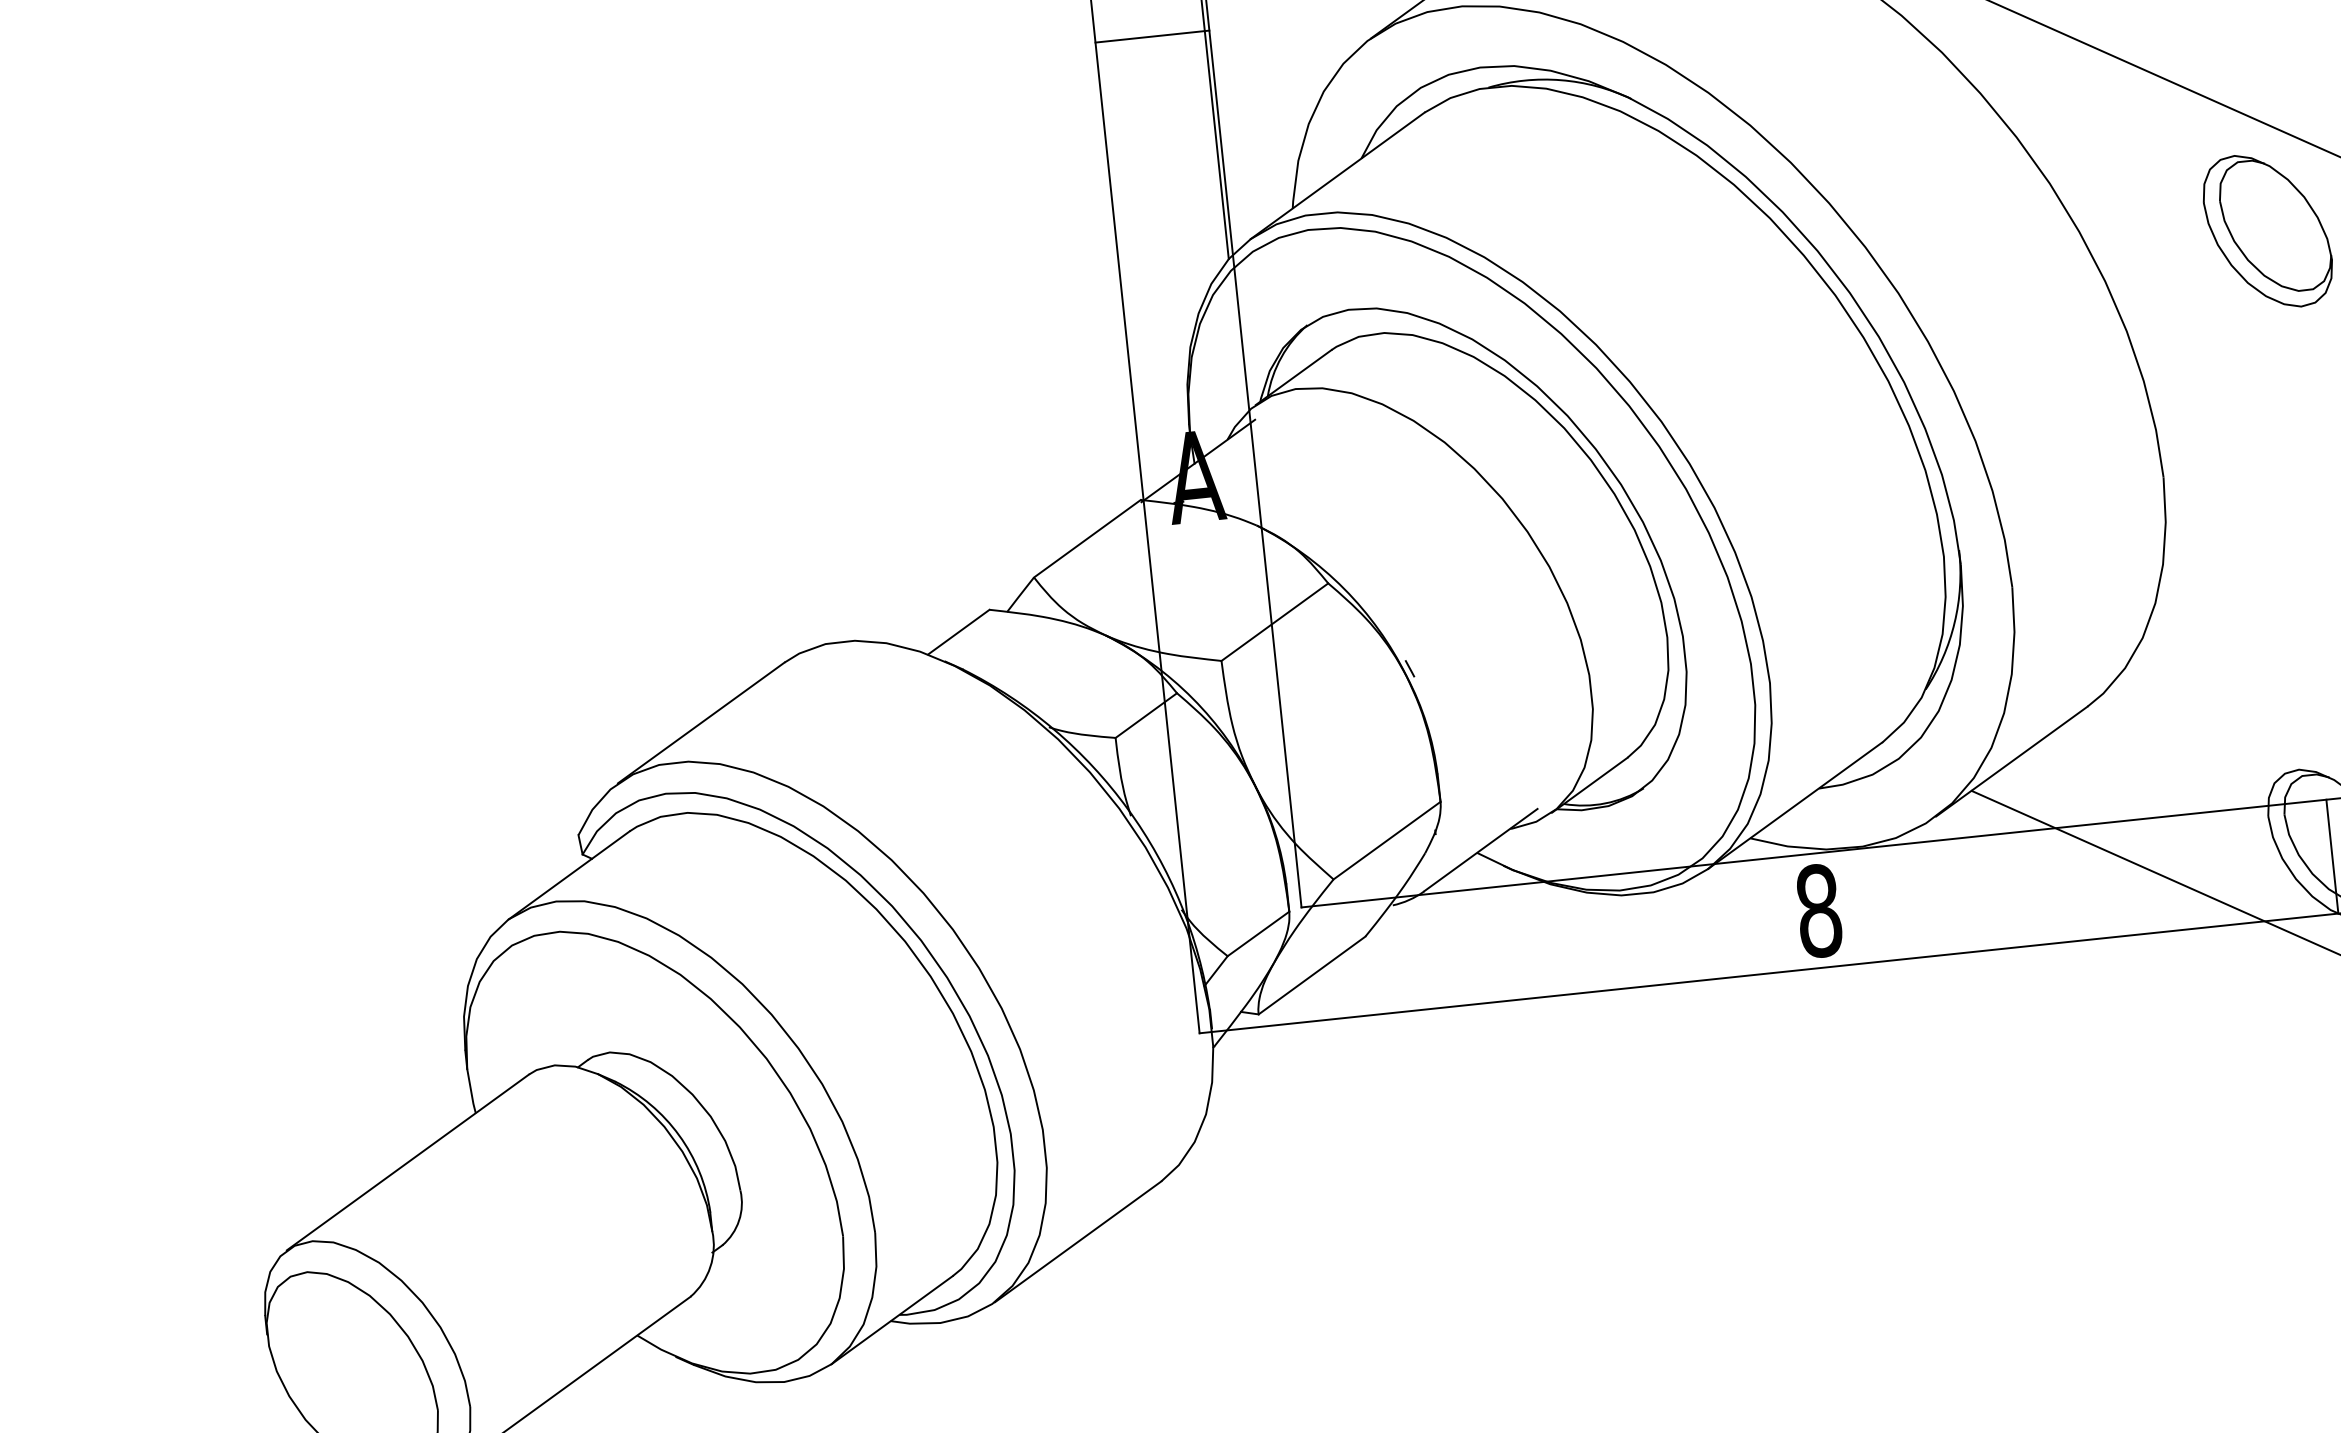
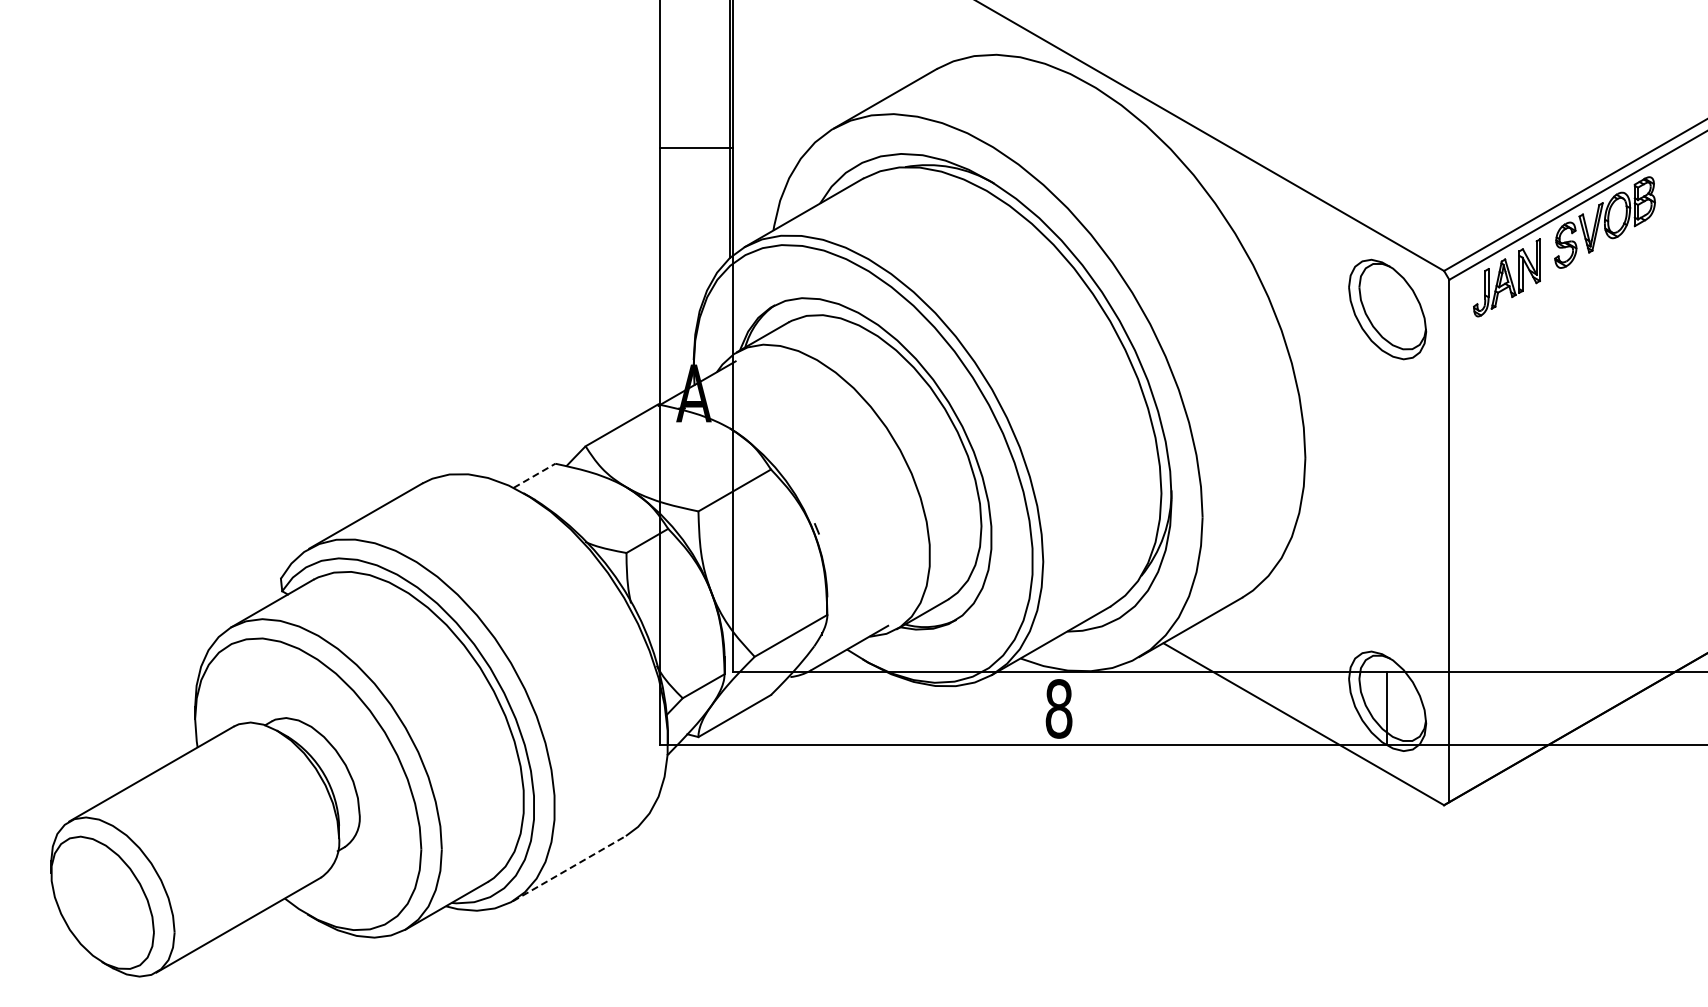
line: (1151, 36) -> (695, 147), moved
line: (958, 631) -> (534, 475), solid -> dashed
line: (1078, 1241) -> (569, 868), solid -> dashed

